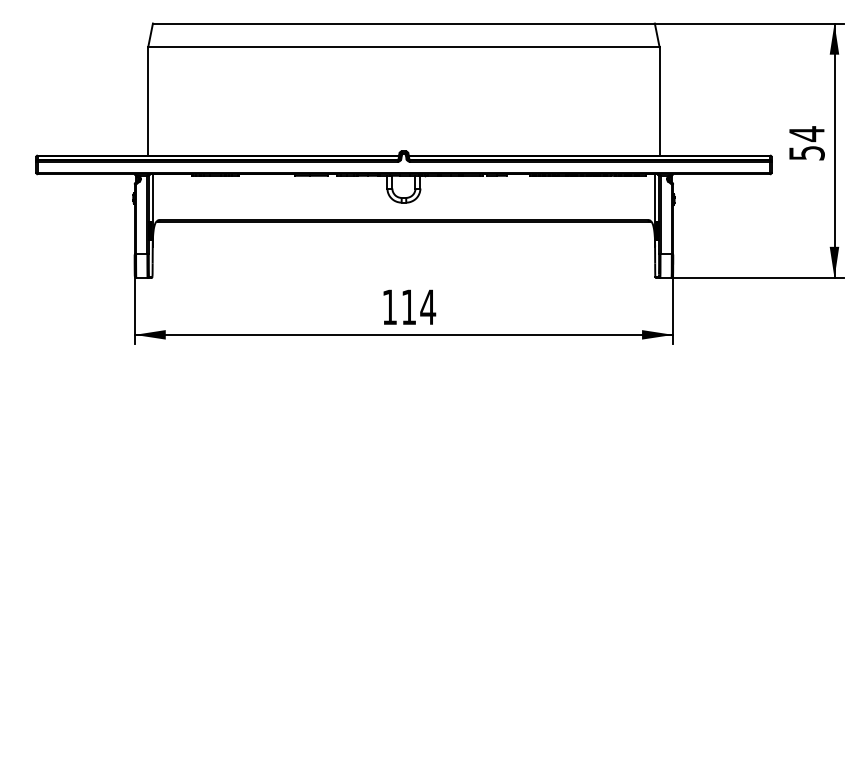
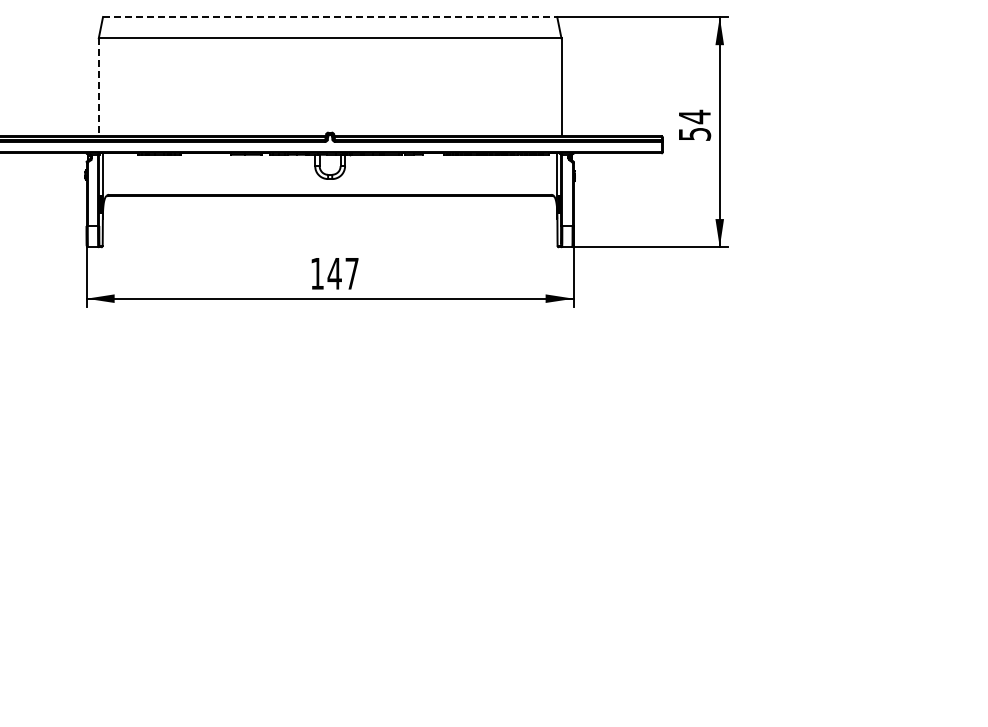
line: (404, 24) -> (330, 17), solid -> dashed
line: (147, 101) -> (98, 87), solid -> dashed
text: (418, 307) -> (343, 273), 114 -> 147

